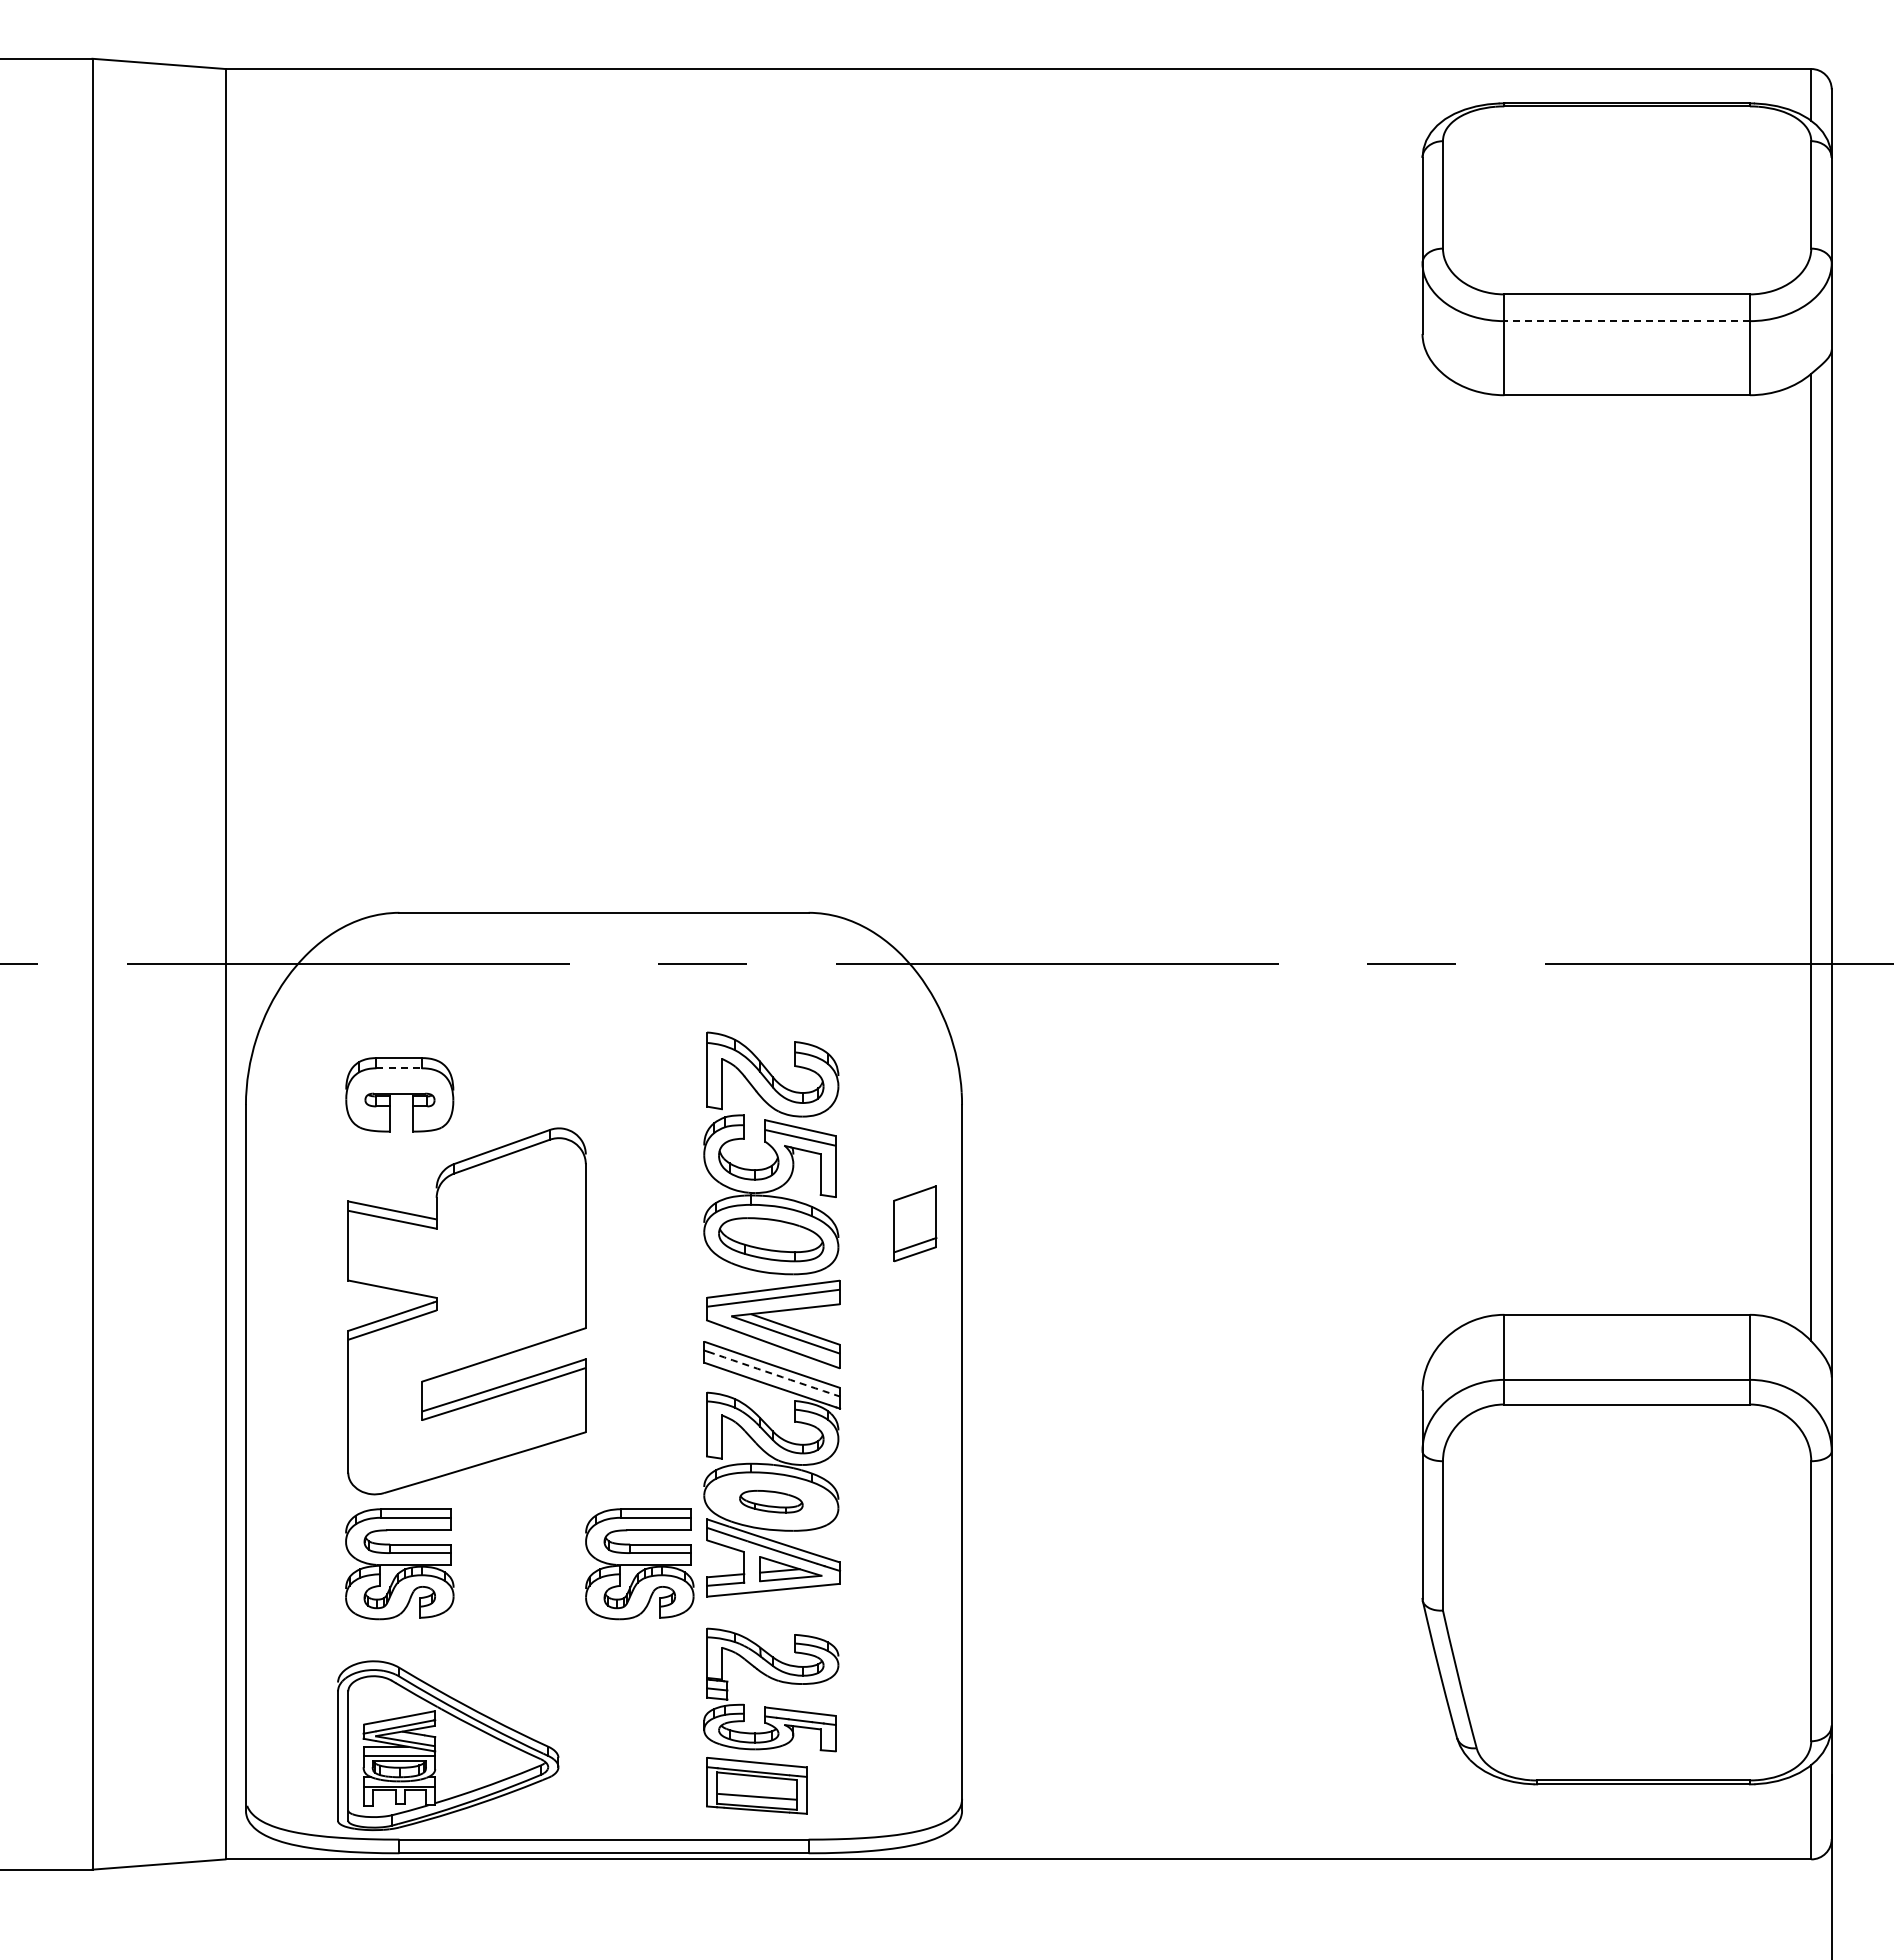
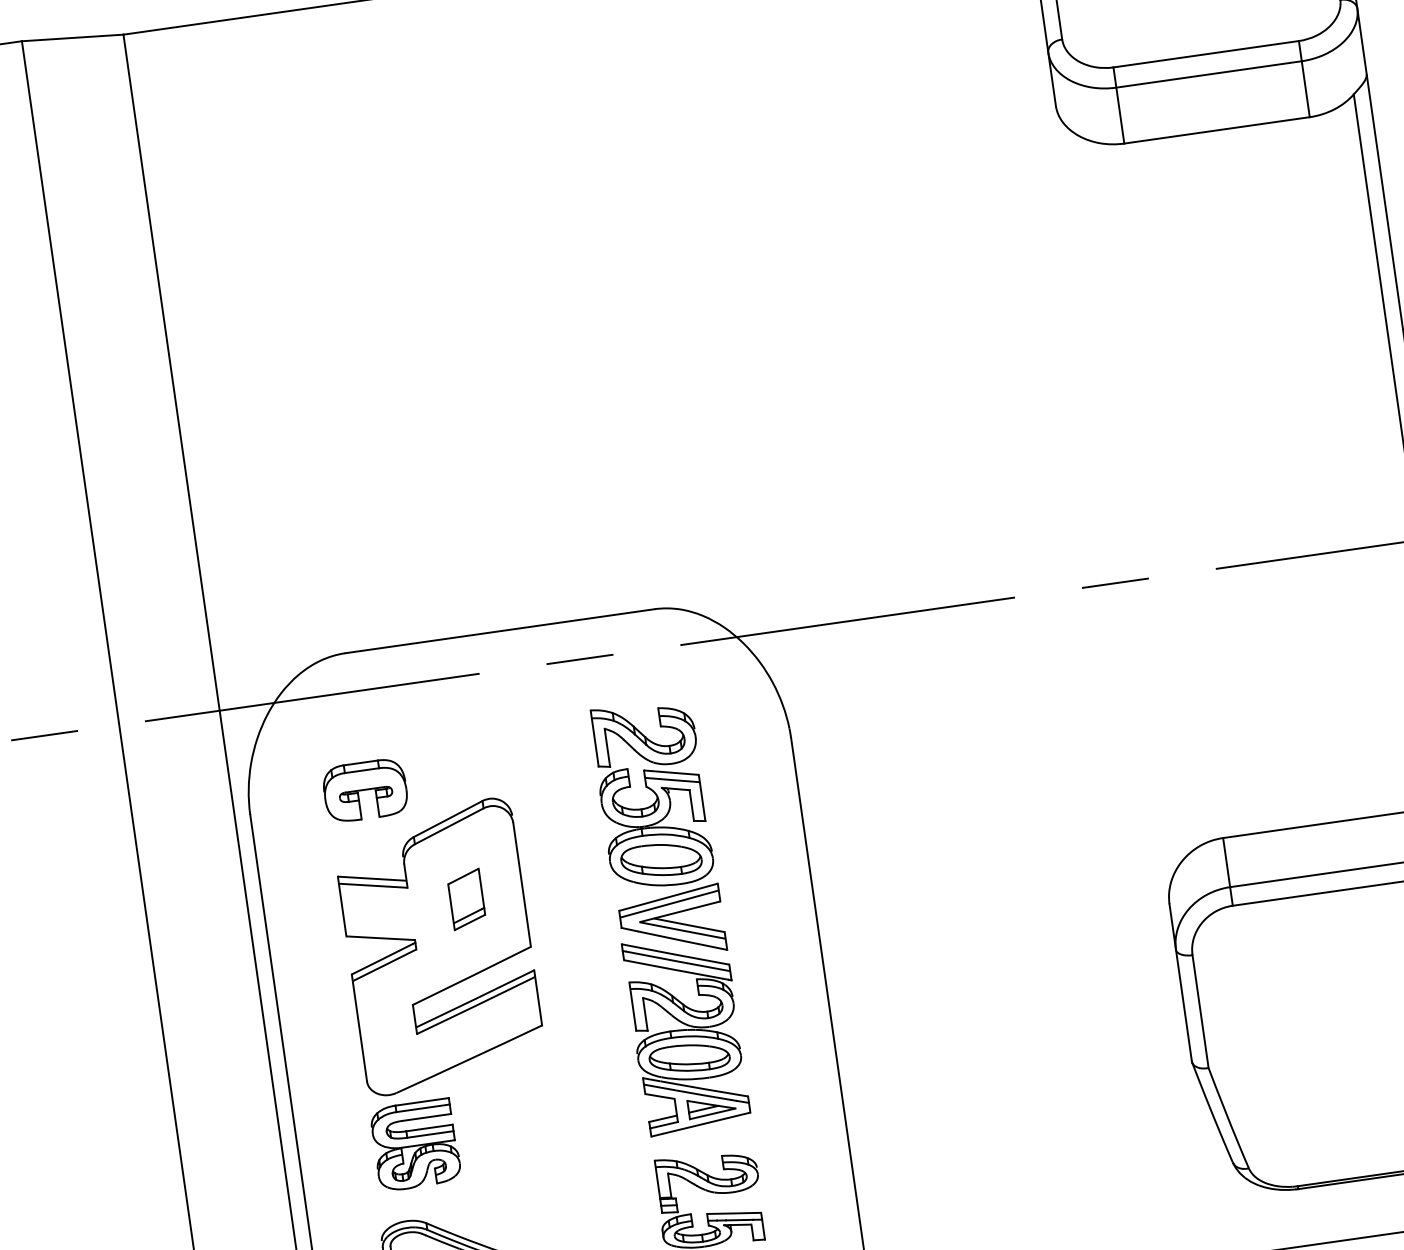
line: (1627, 321) -> (1209, 74), dashed -> solid
line: (399, 1068) -> (362, 770), dashed -> solid
part: (915, 1223) -> (466, 899), moved
arc: (773, 1374) -> (677, 961), dashed -> solid
part: (771, 1501) -> (689, 1057), size x1.67
part: (639, 1564) -> (596, 1119), removed

